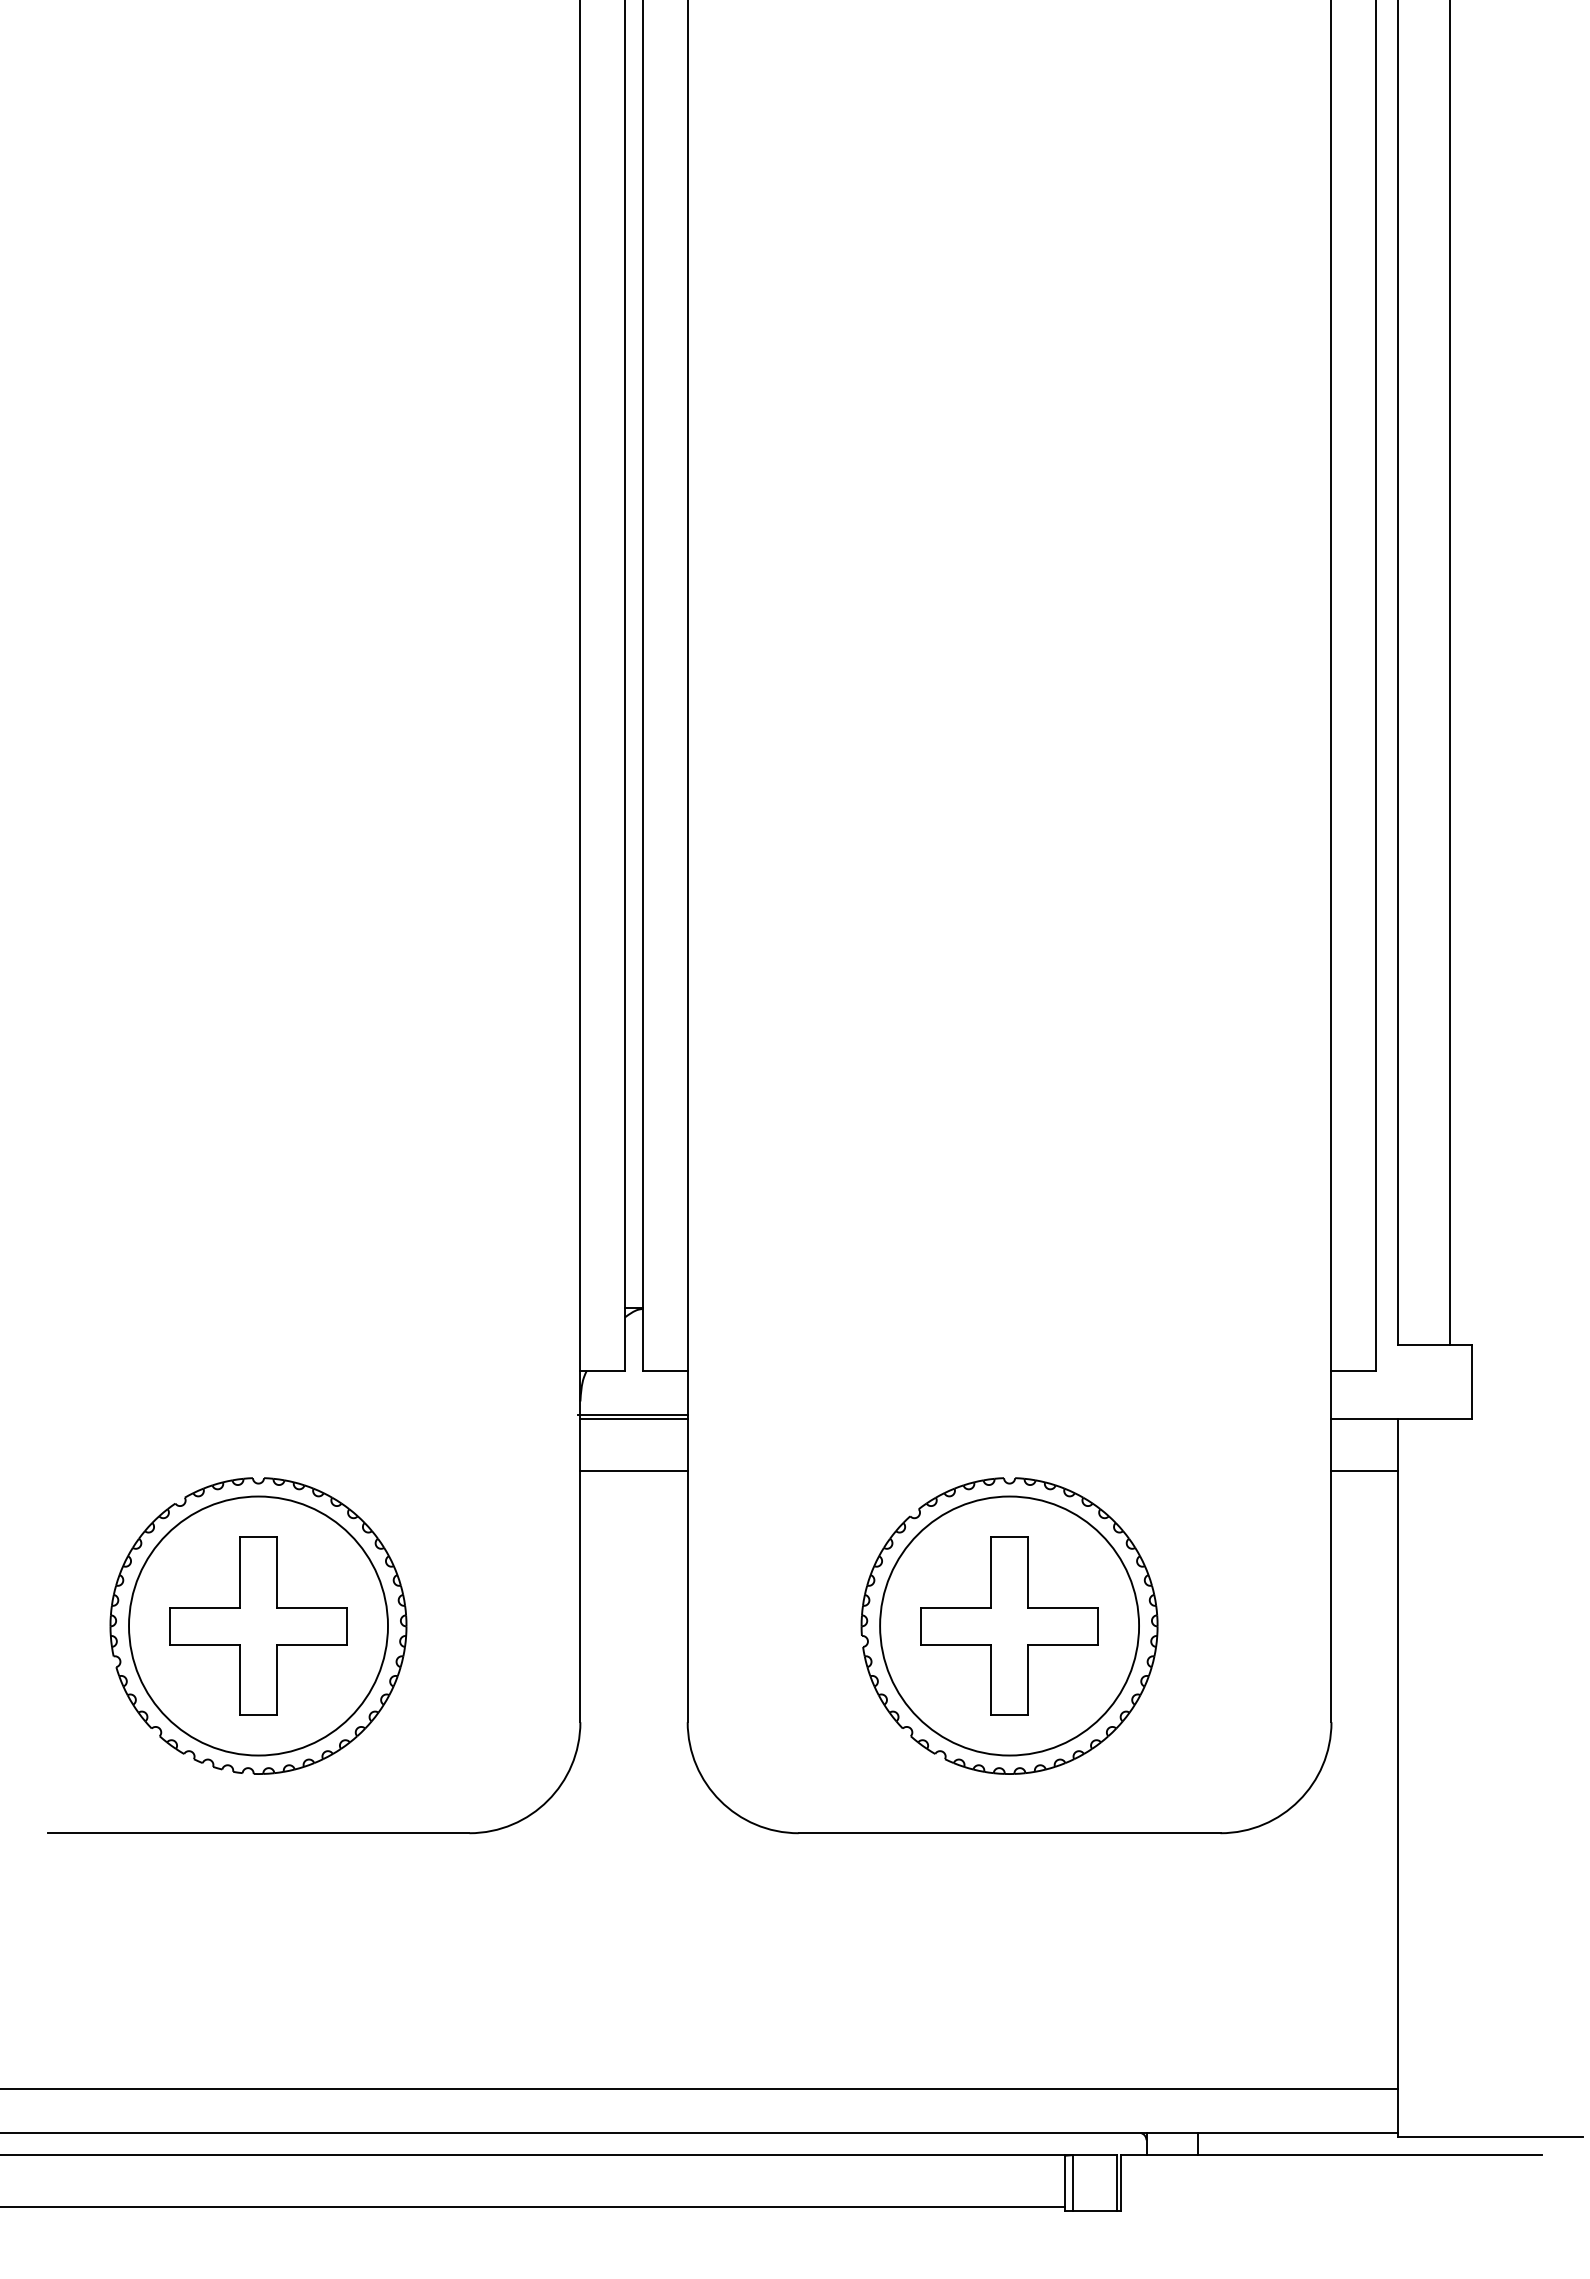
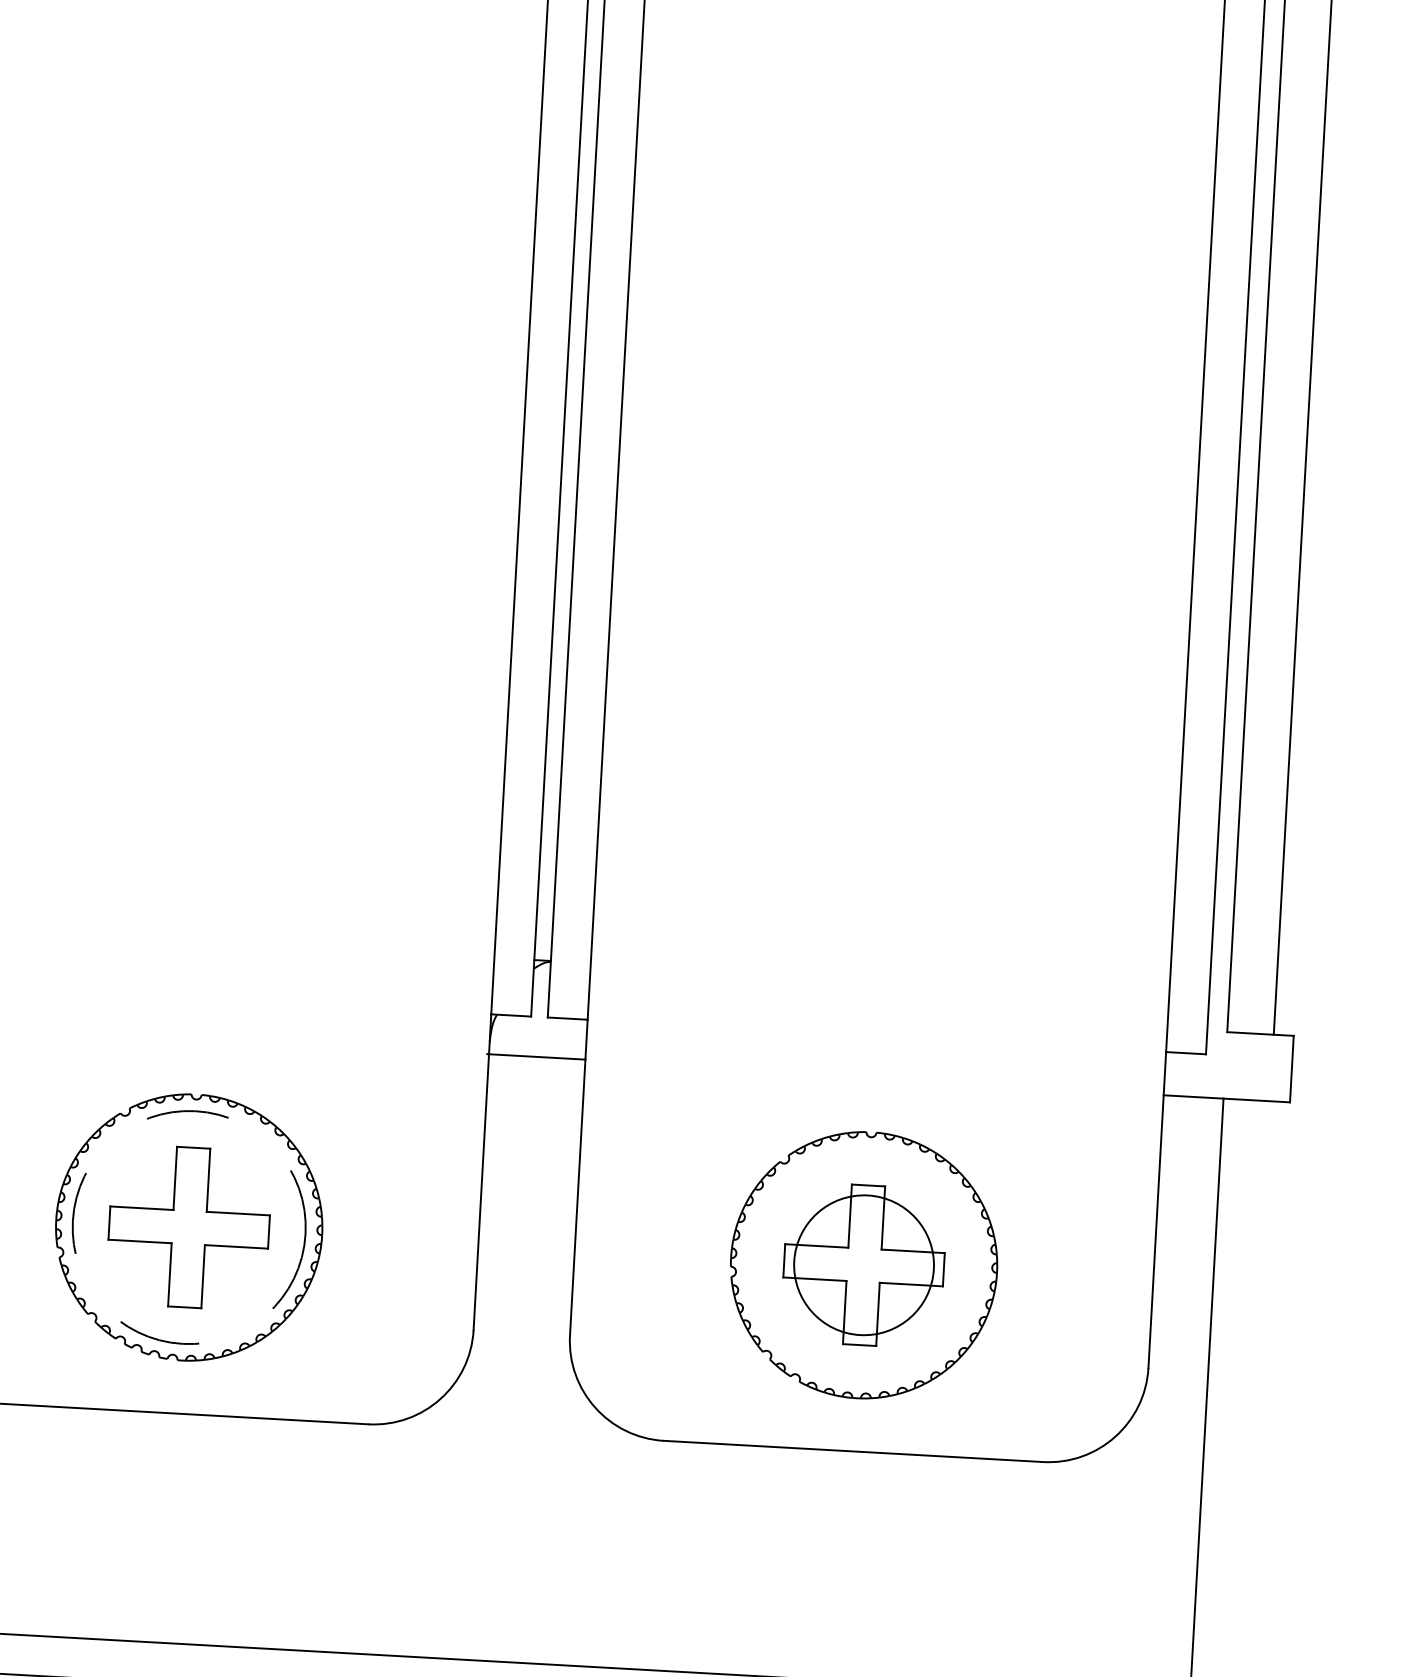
line: (633, 1418) -> (536, 1059), removed
line: (633, 1470) -> (533, 1106), removed
line: (1364, 1470) -> (1190, 1143), removed
circle: (258, 1625) -> (189, 1227), solid -> dashed
circle: (1009, 1625) -> (864, 1264), size x0.6

